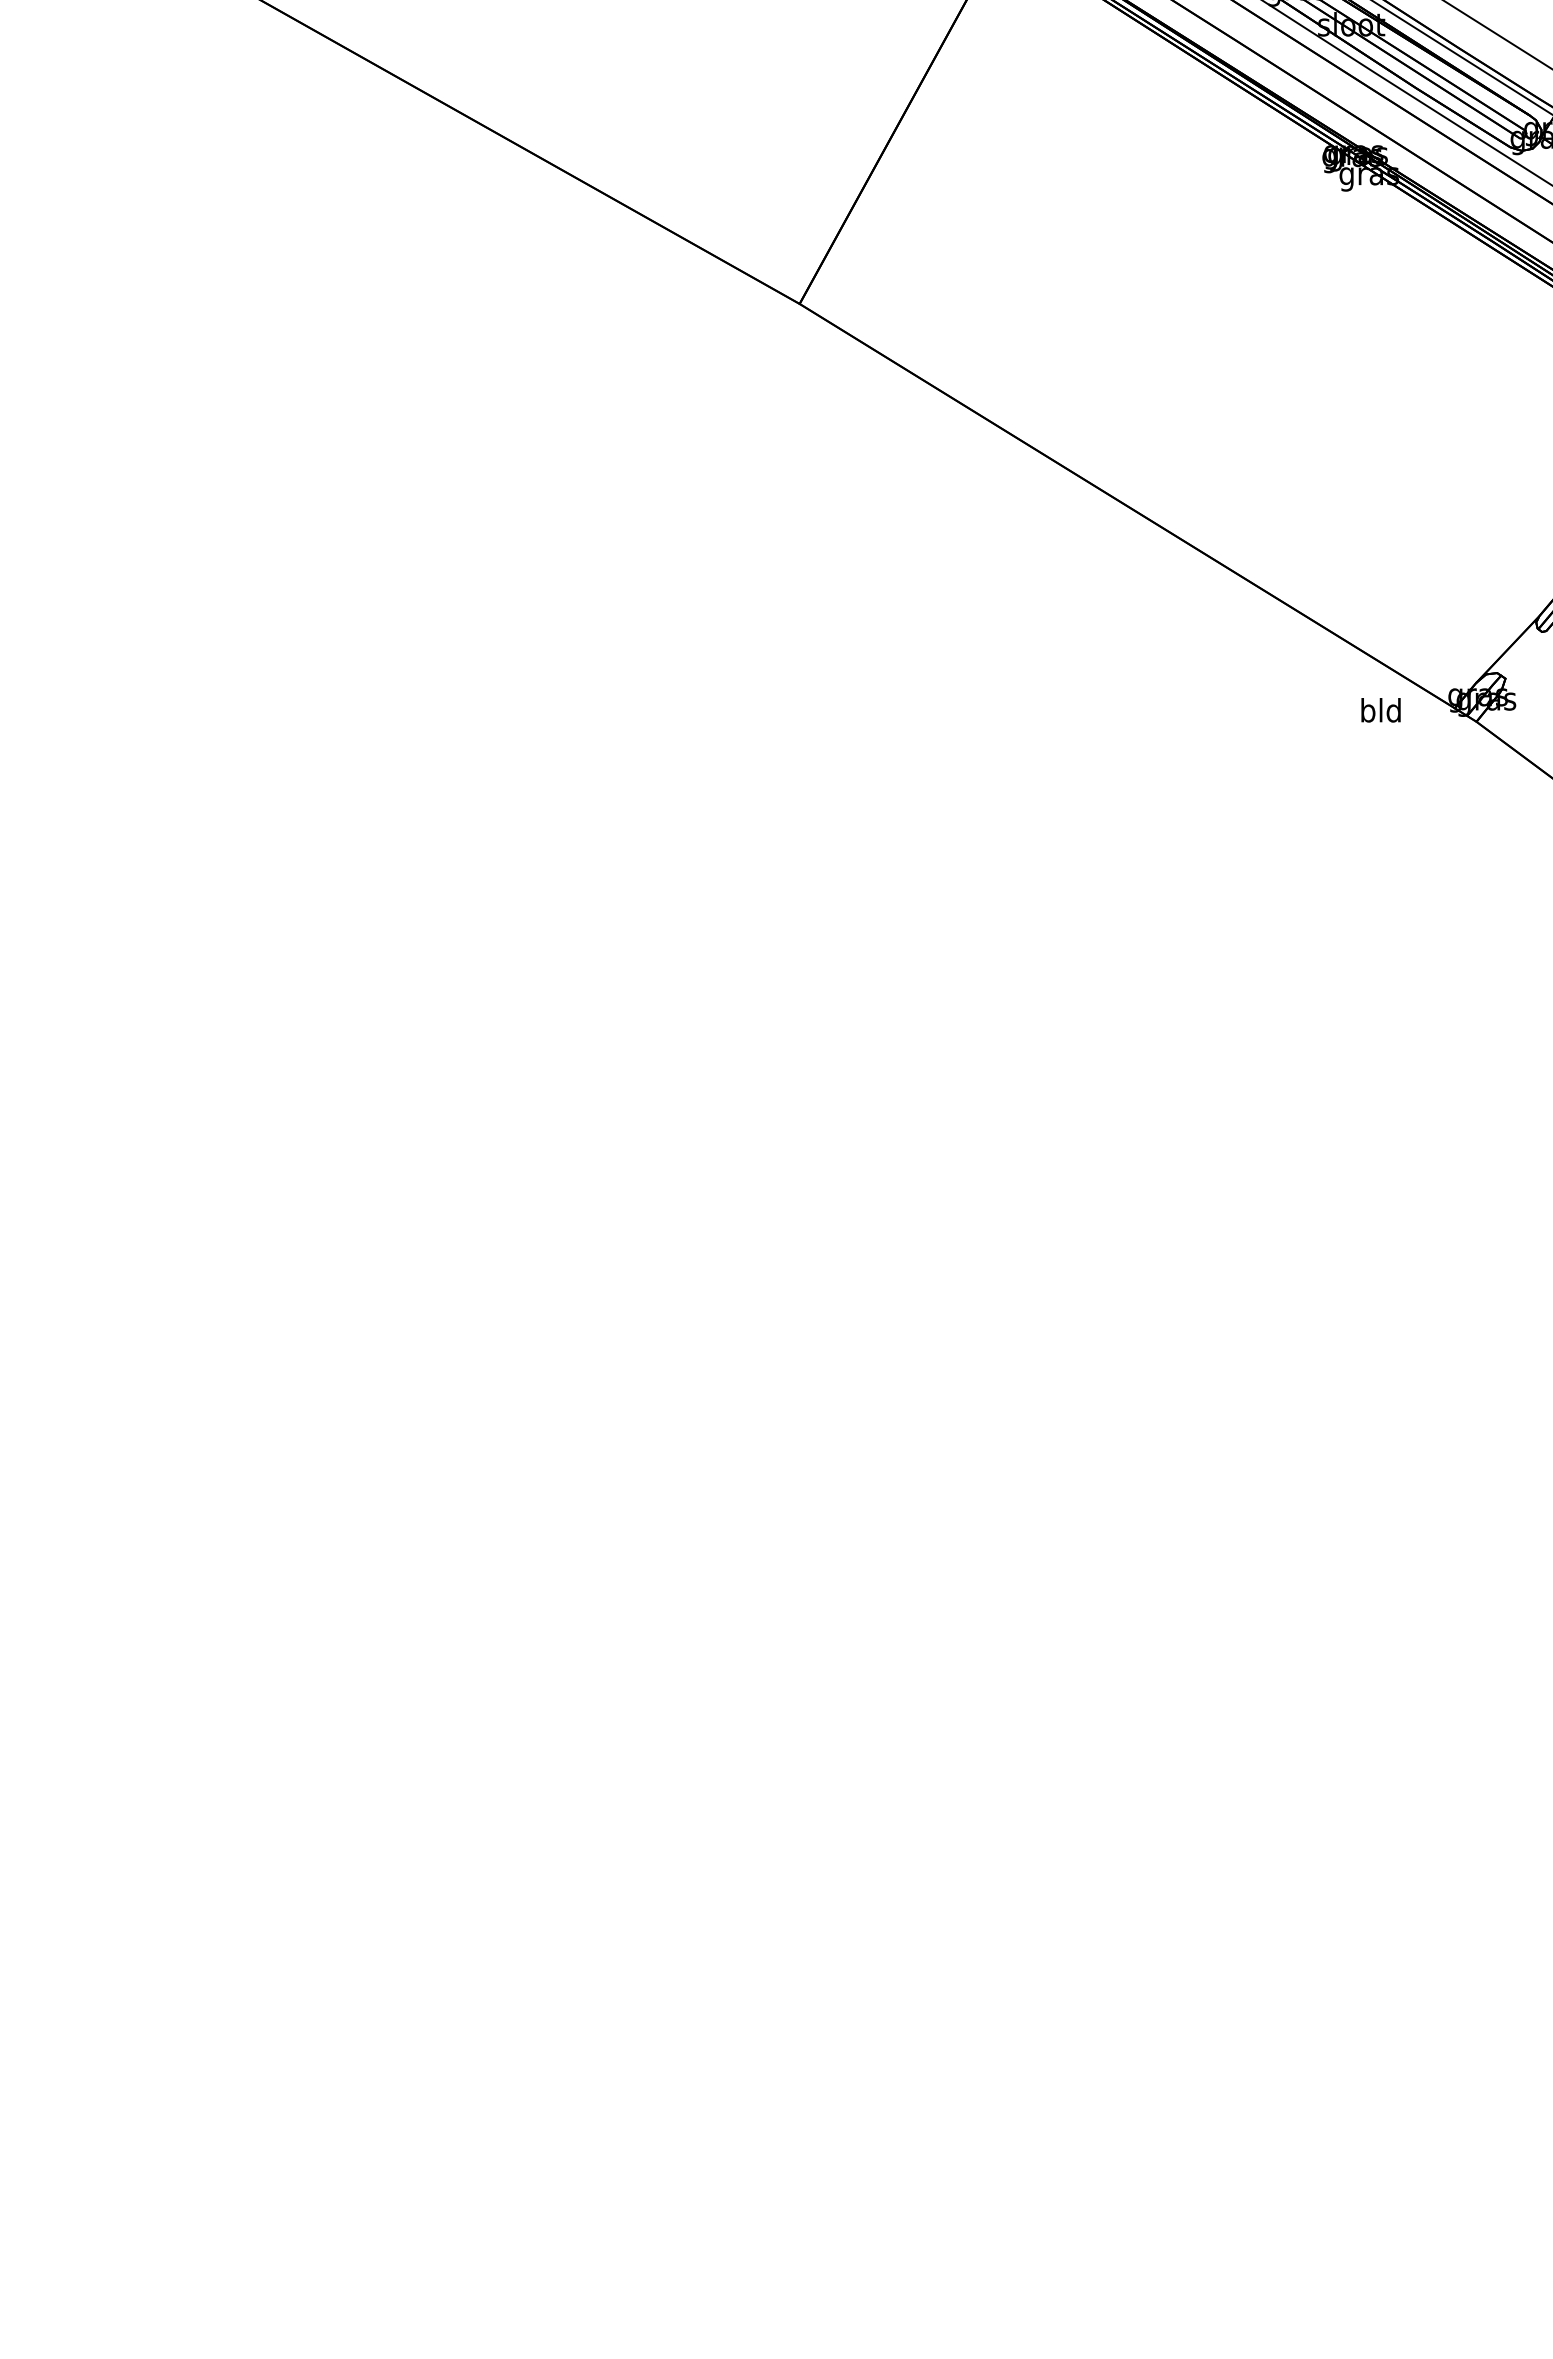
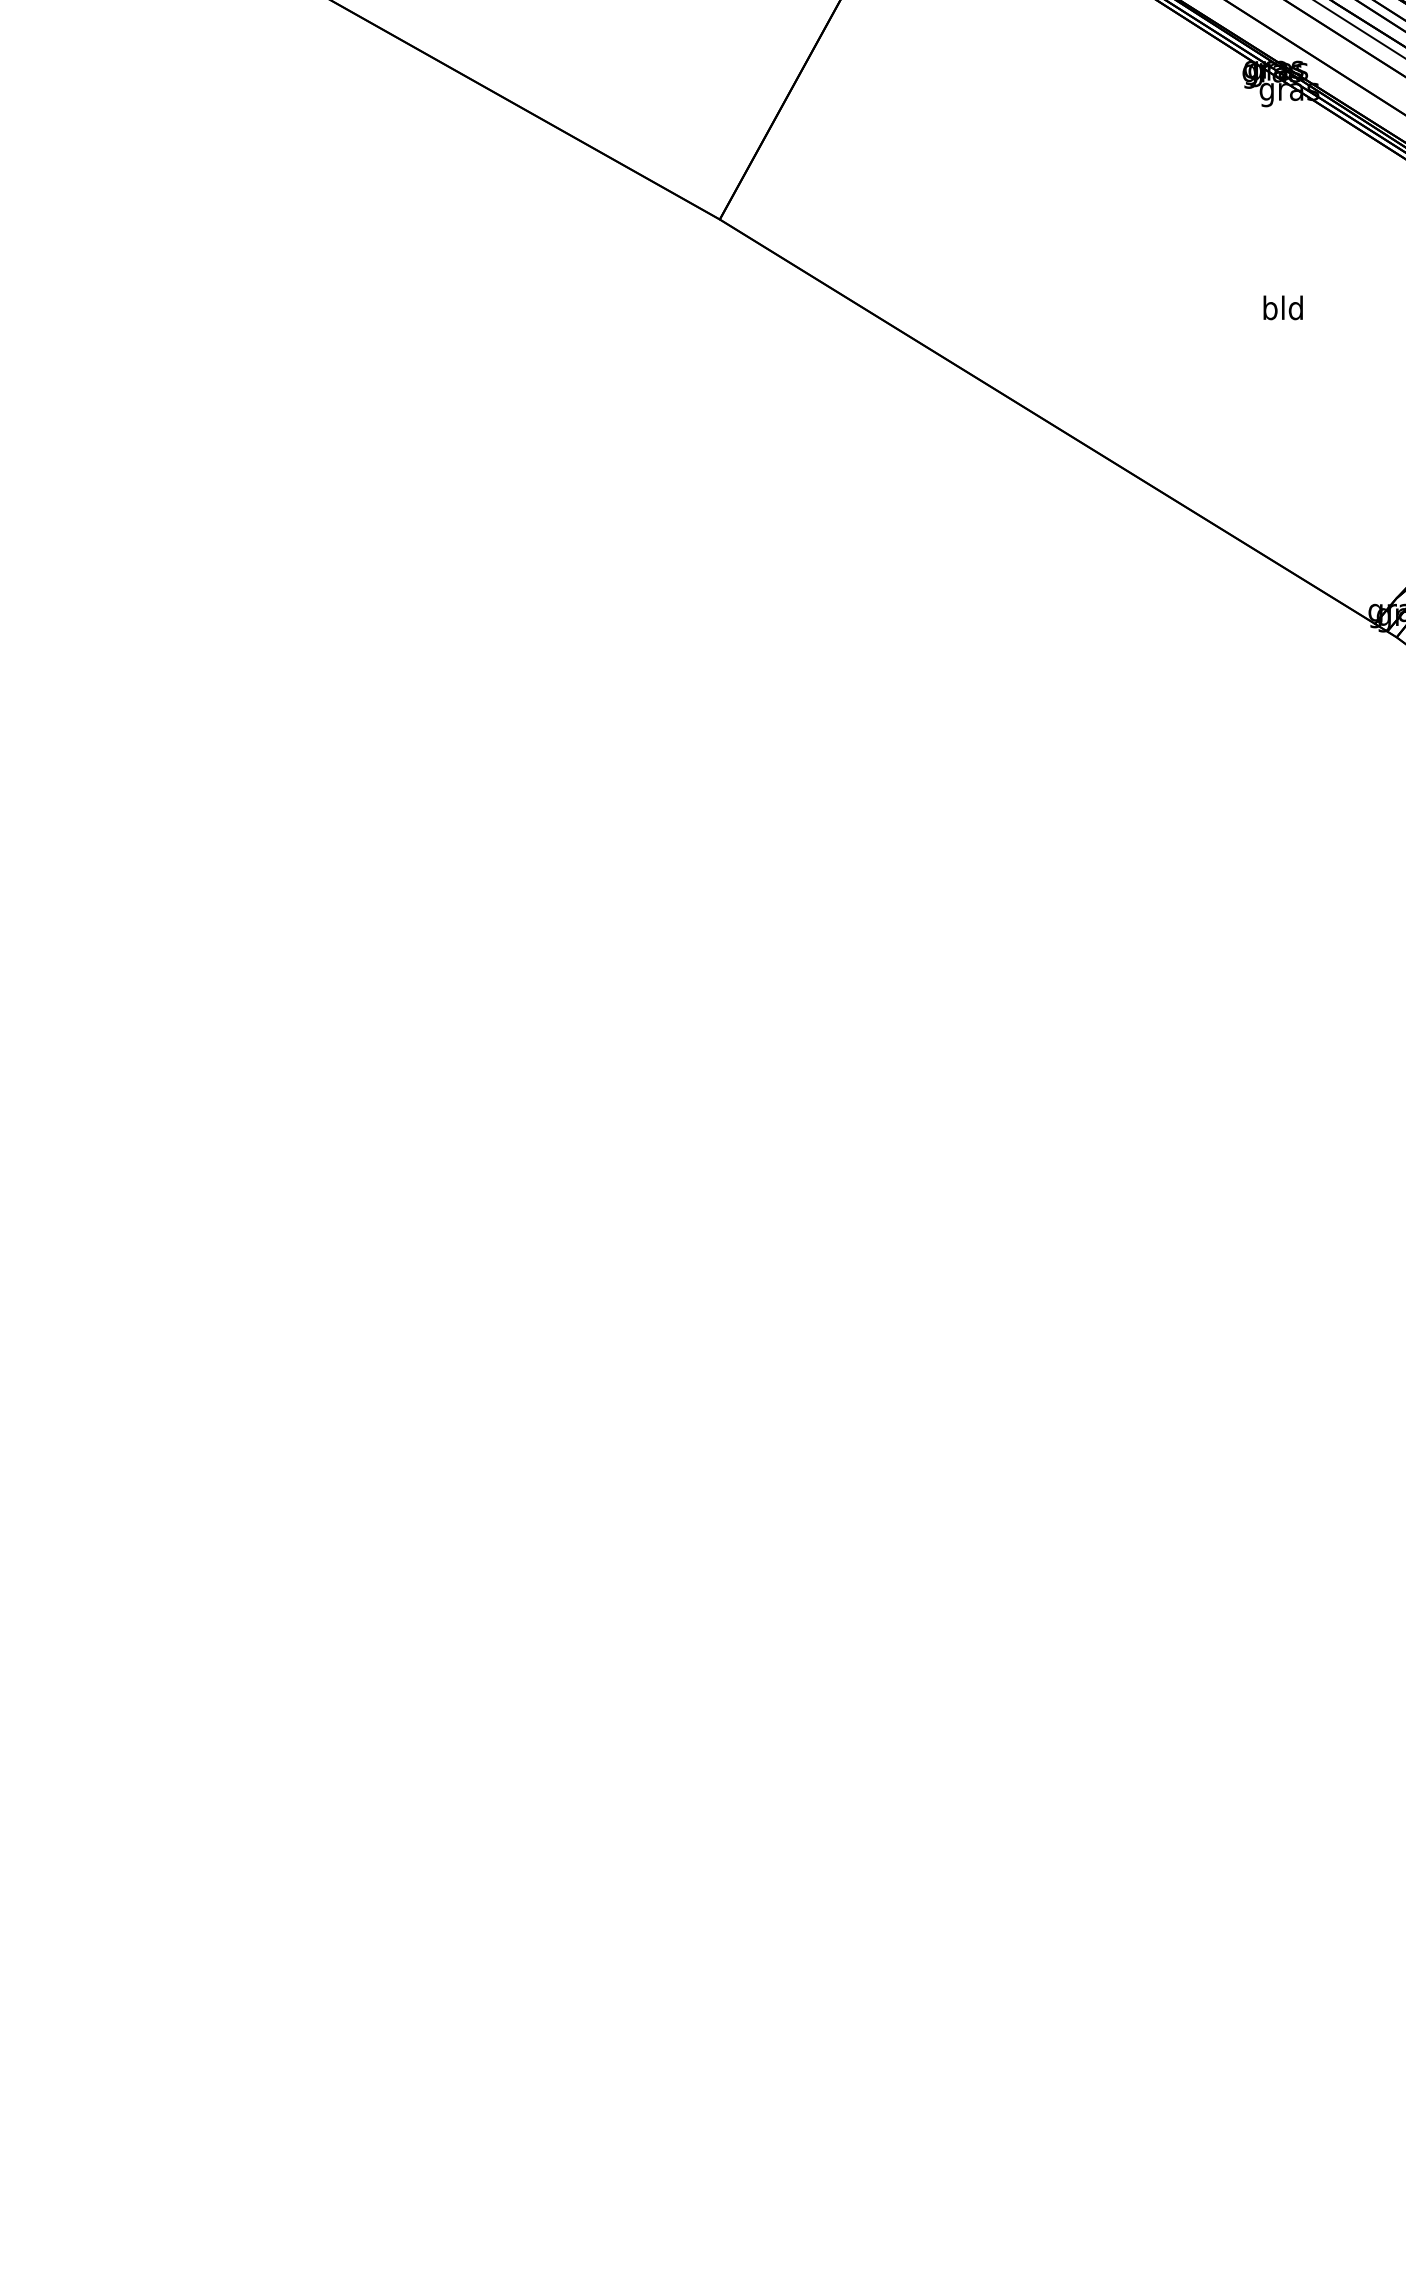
text: (1380, 710) -> (1282, 308), moved

